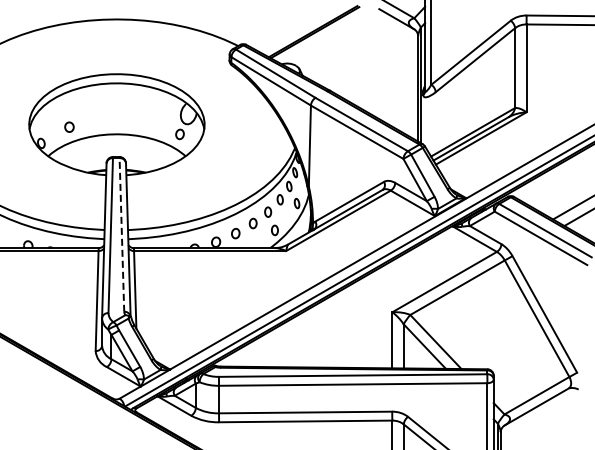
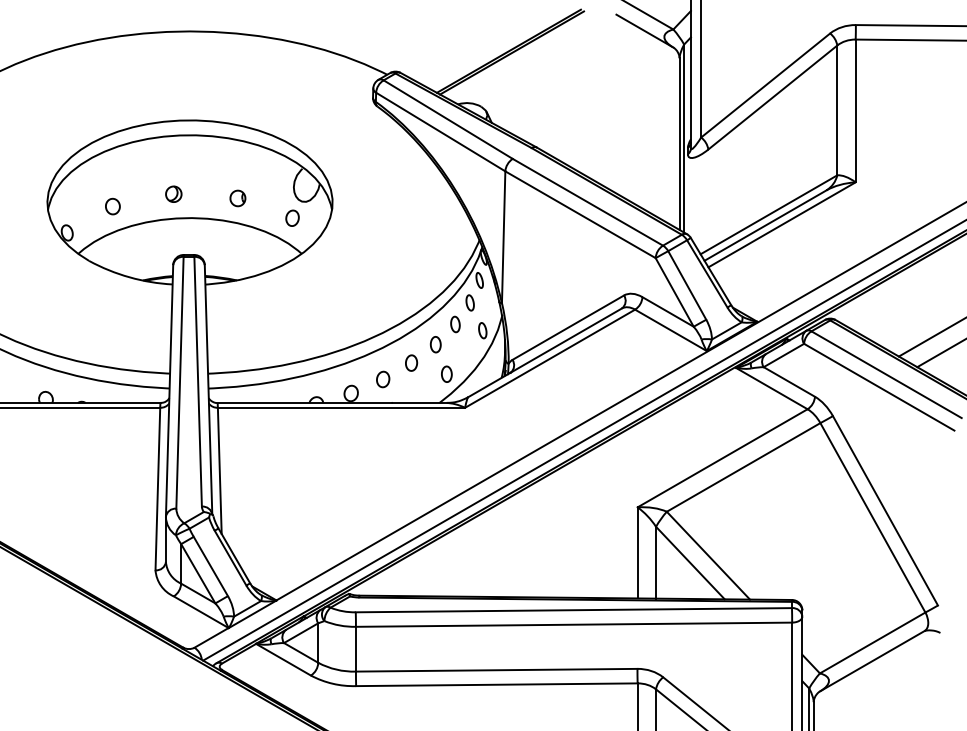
part: (106, 119) -> (173, 194), added
part: (145, 121) -> (236, 197), added
line: (121, 235) -> (197, 382), dashed -> solid

